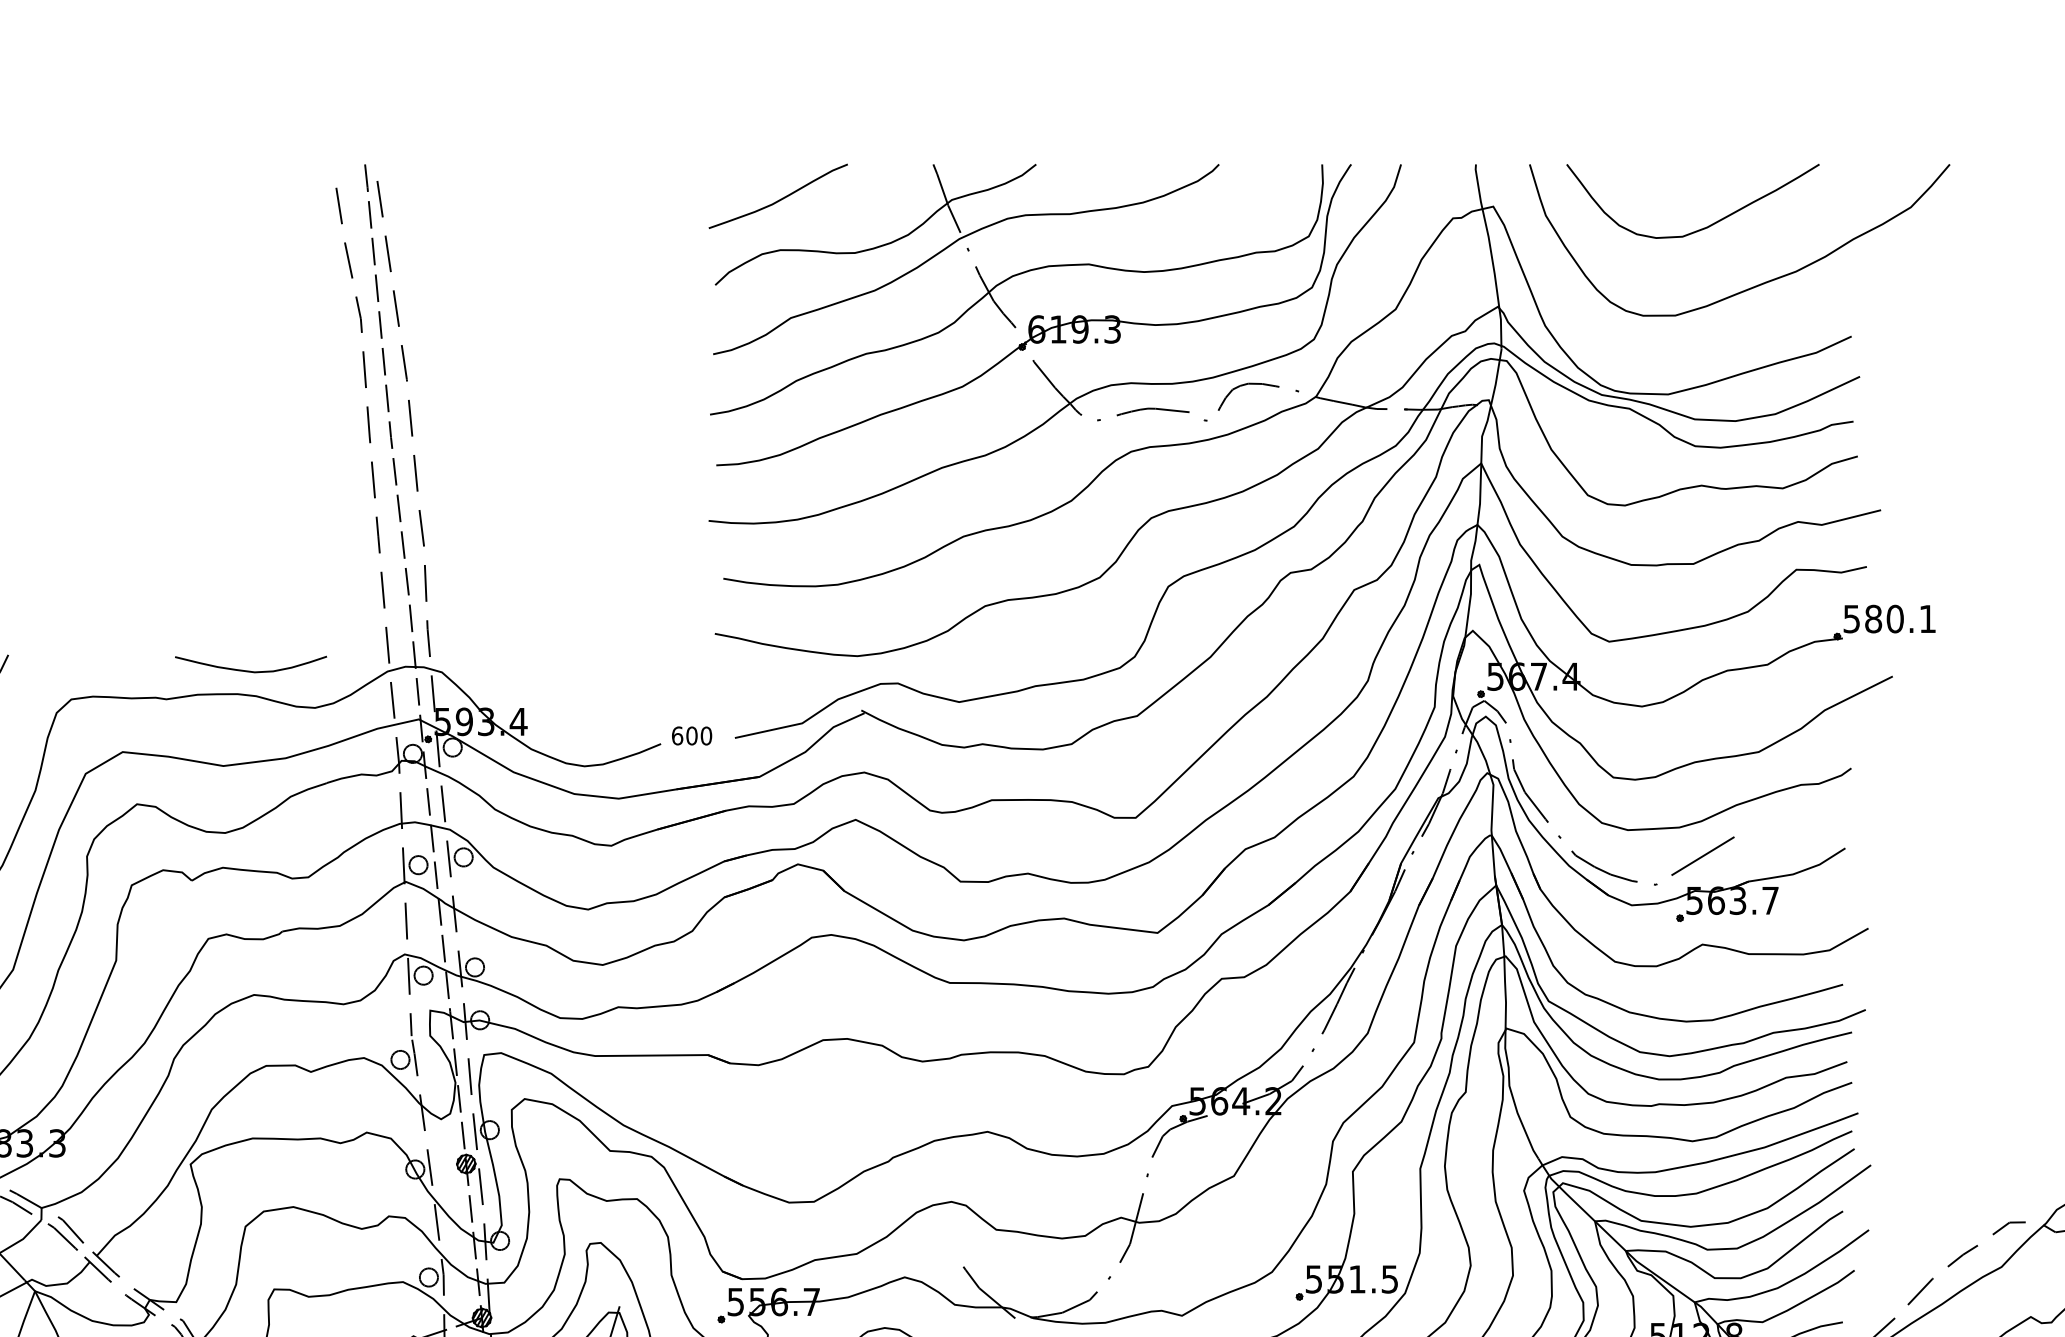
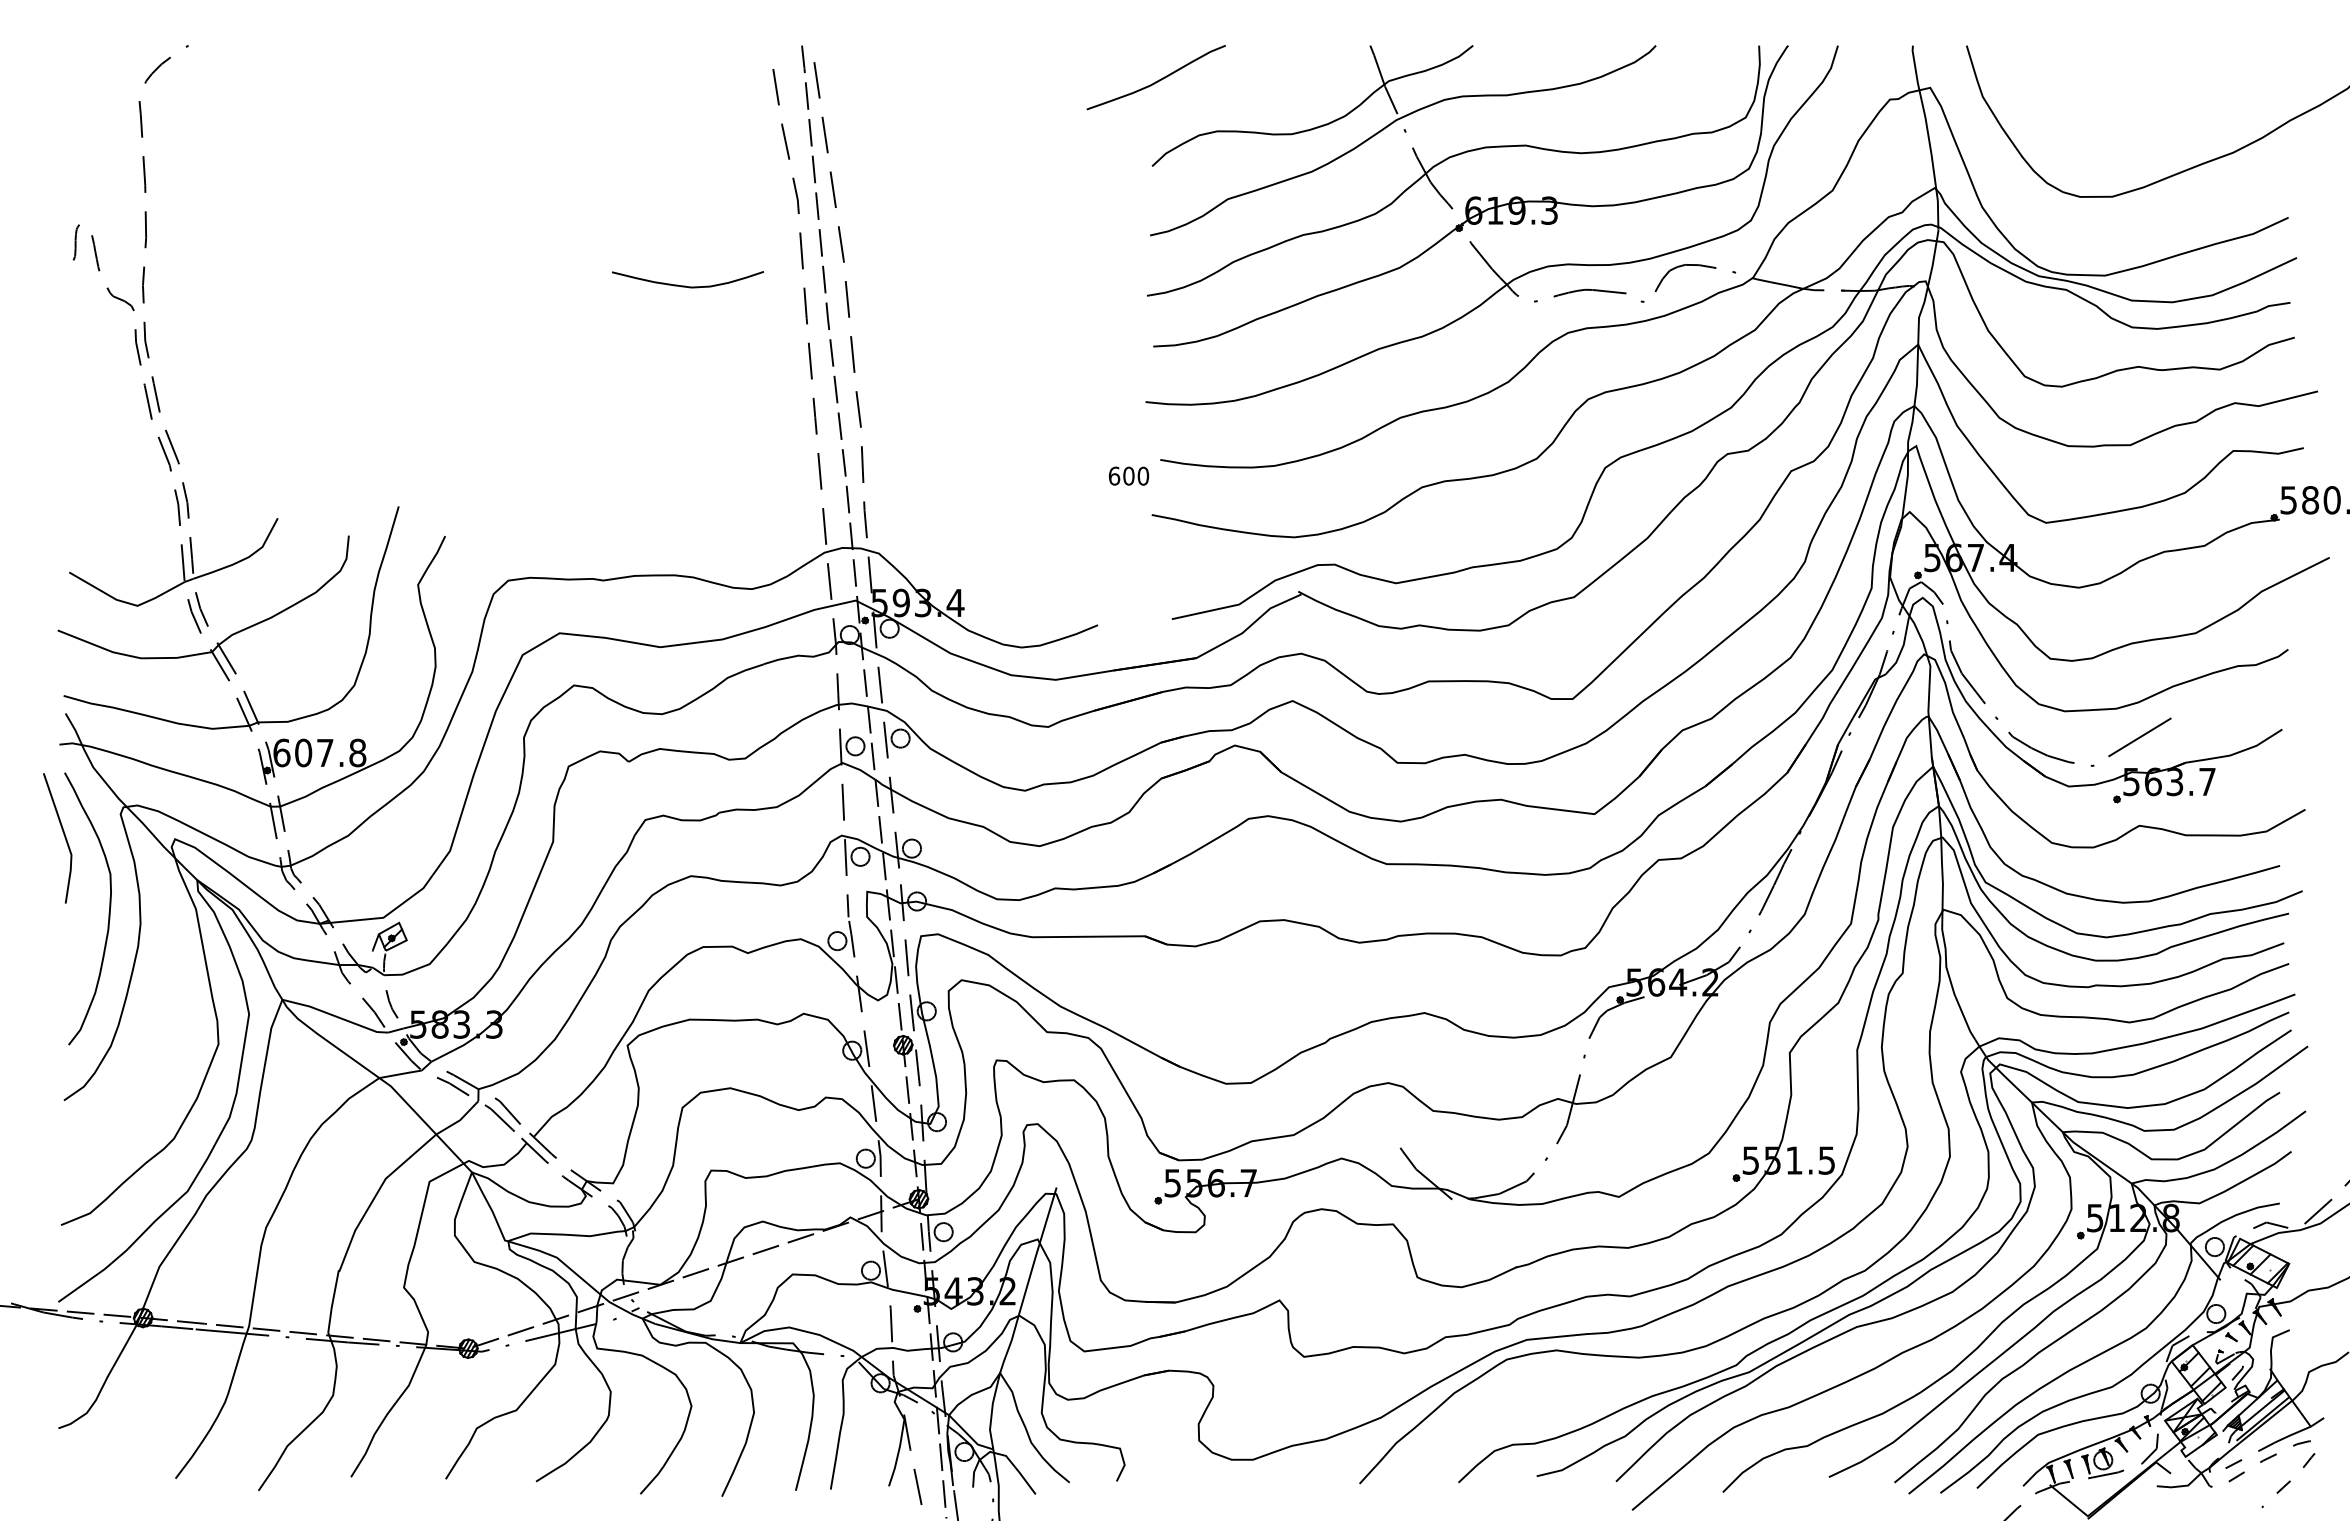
curve: (779, 199) -> (1157, 80), moved
curve: (1701, 228) -> (2138, 109), removed
curve: (248, 670) -> (685, 285), moved
text: (691, 735) -> (1128, 475), moved

